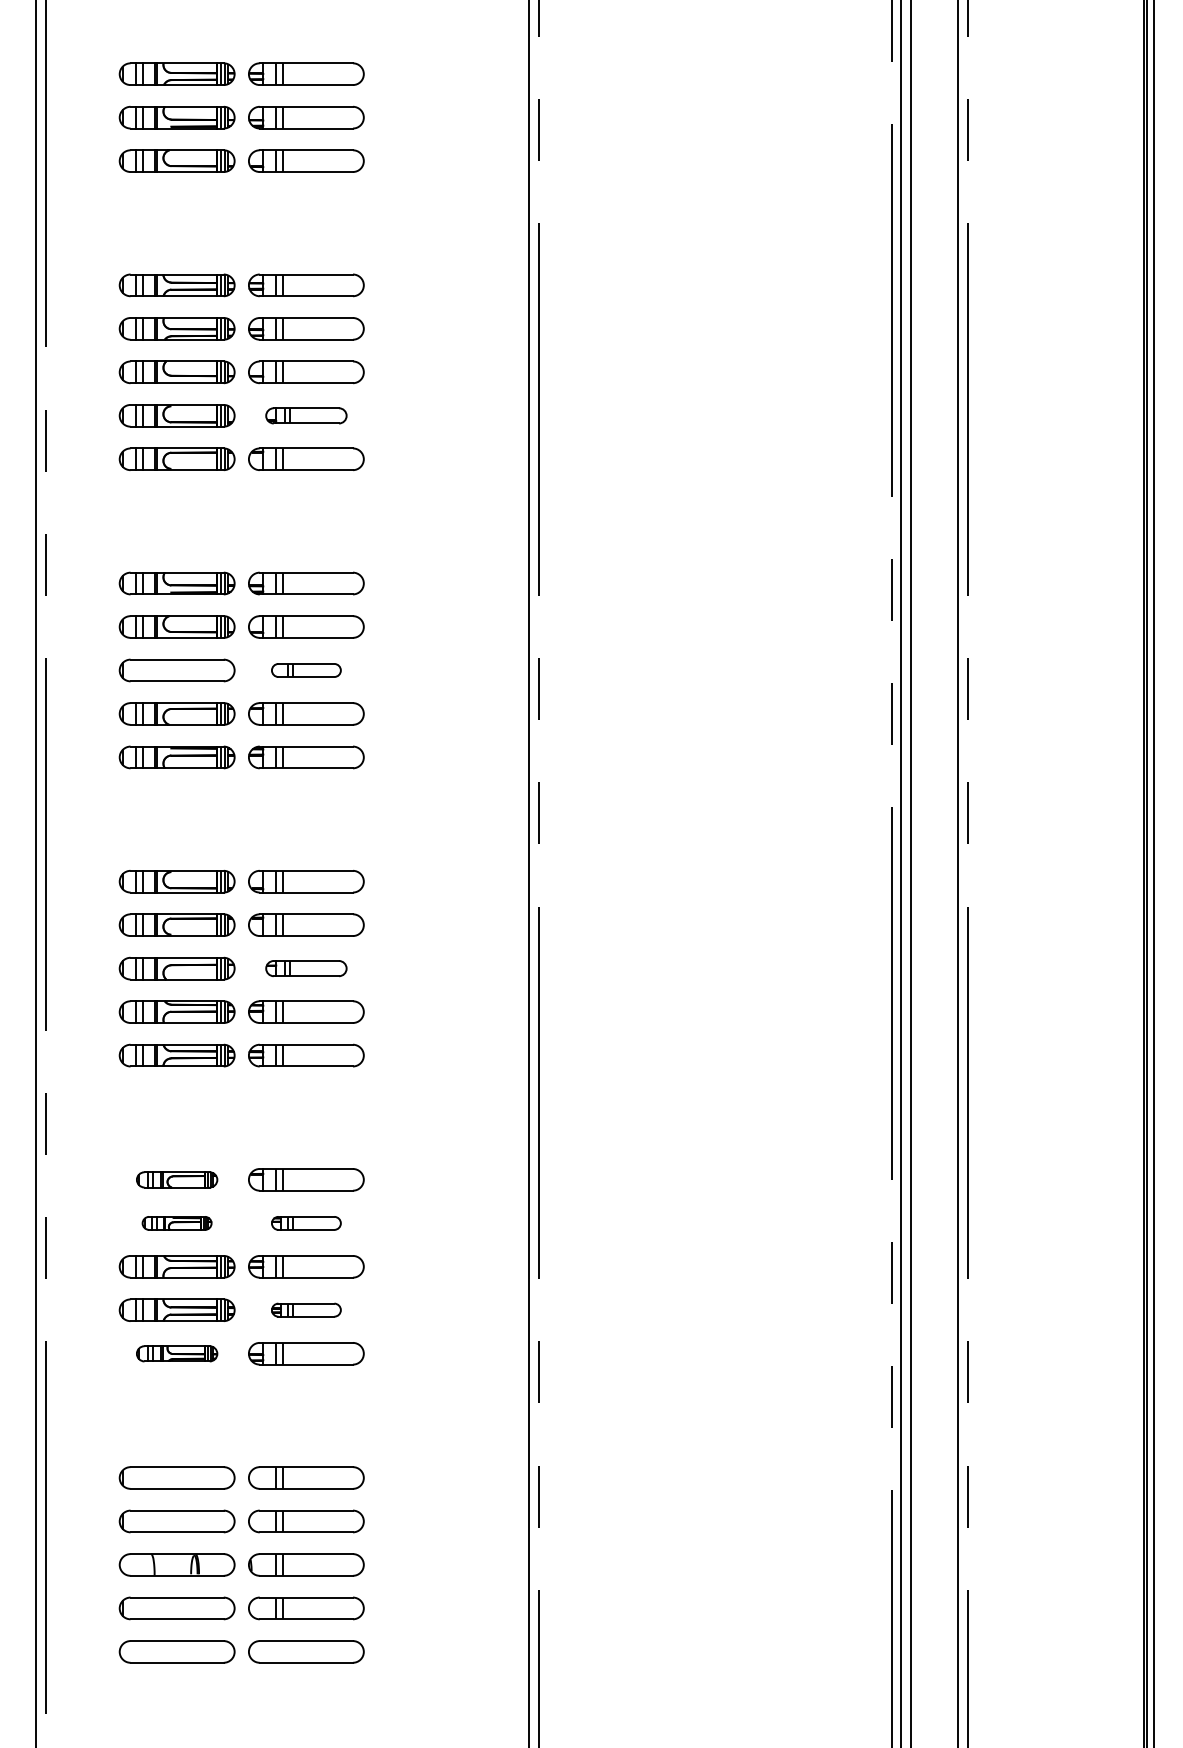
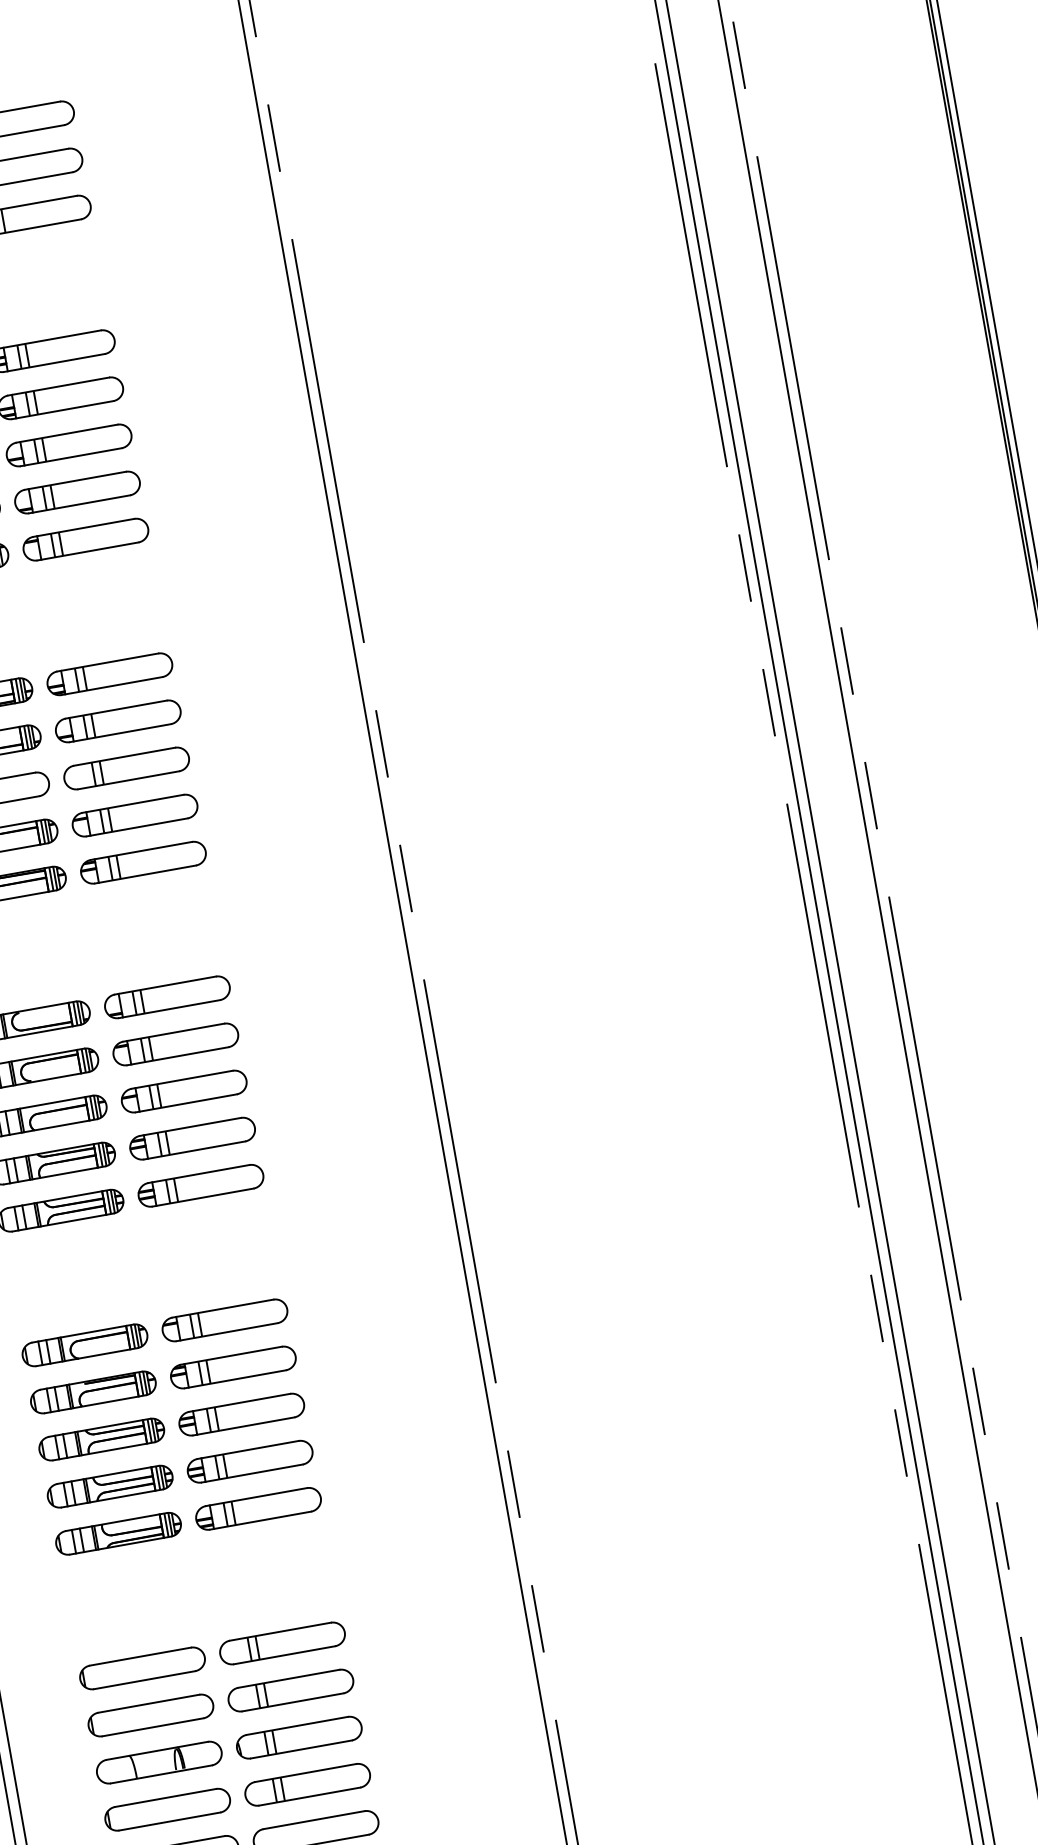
part: (306, 415) -> (77, 492), size x1.43
part: (306, 670) -> (126, 768), size x1.67
part: (306, 968) -> (184, 1091), size x1.43
part: (176, 1179) -> (84, 1345), size x1.43
part: (176, 1223) -> (92, 1392), size x1.67
part: (306, 1223) -> (233, 1367), size x1.67
part: (306, 1309) -> (250, 1460), size x1.67
part: (176, 1353) -> (117, 1533), size x1.43

